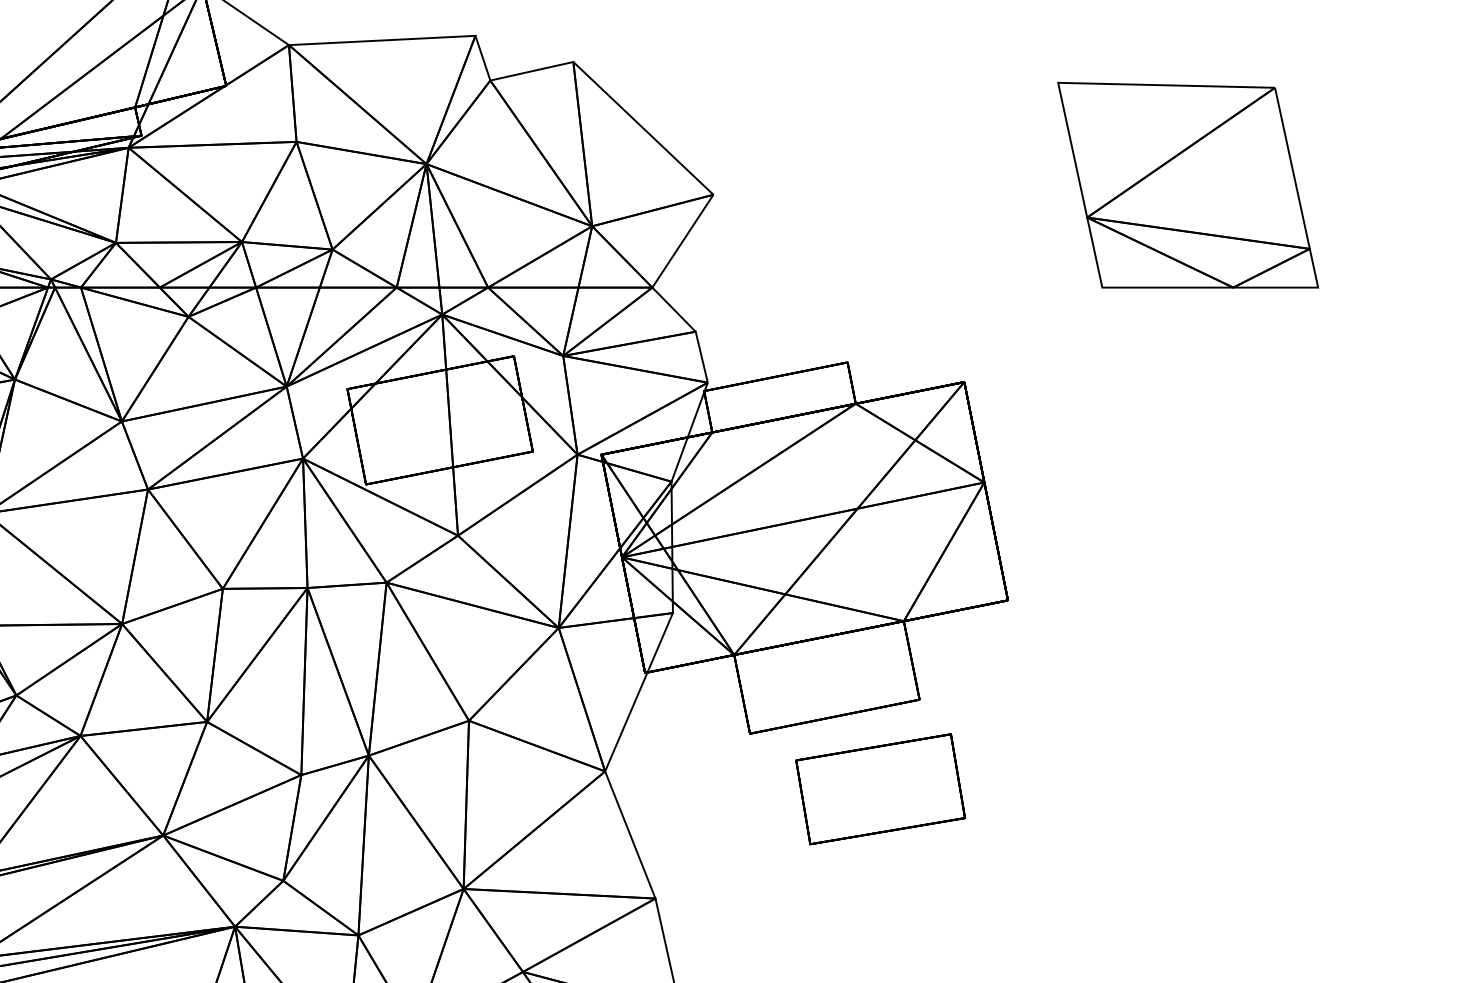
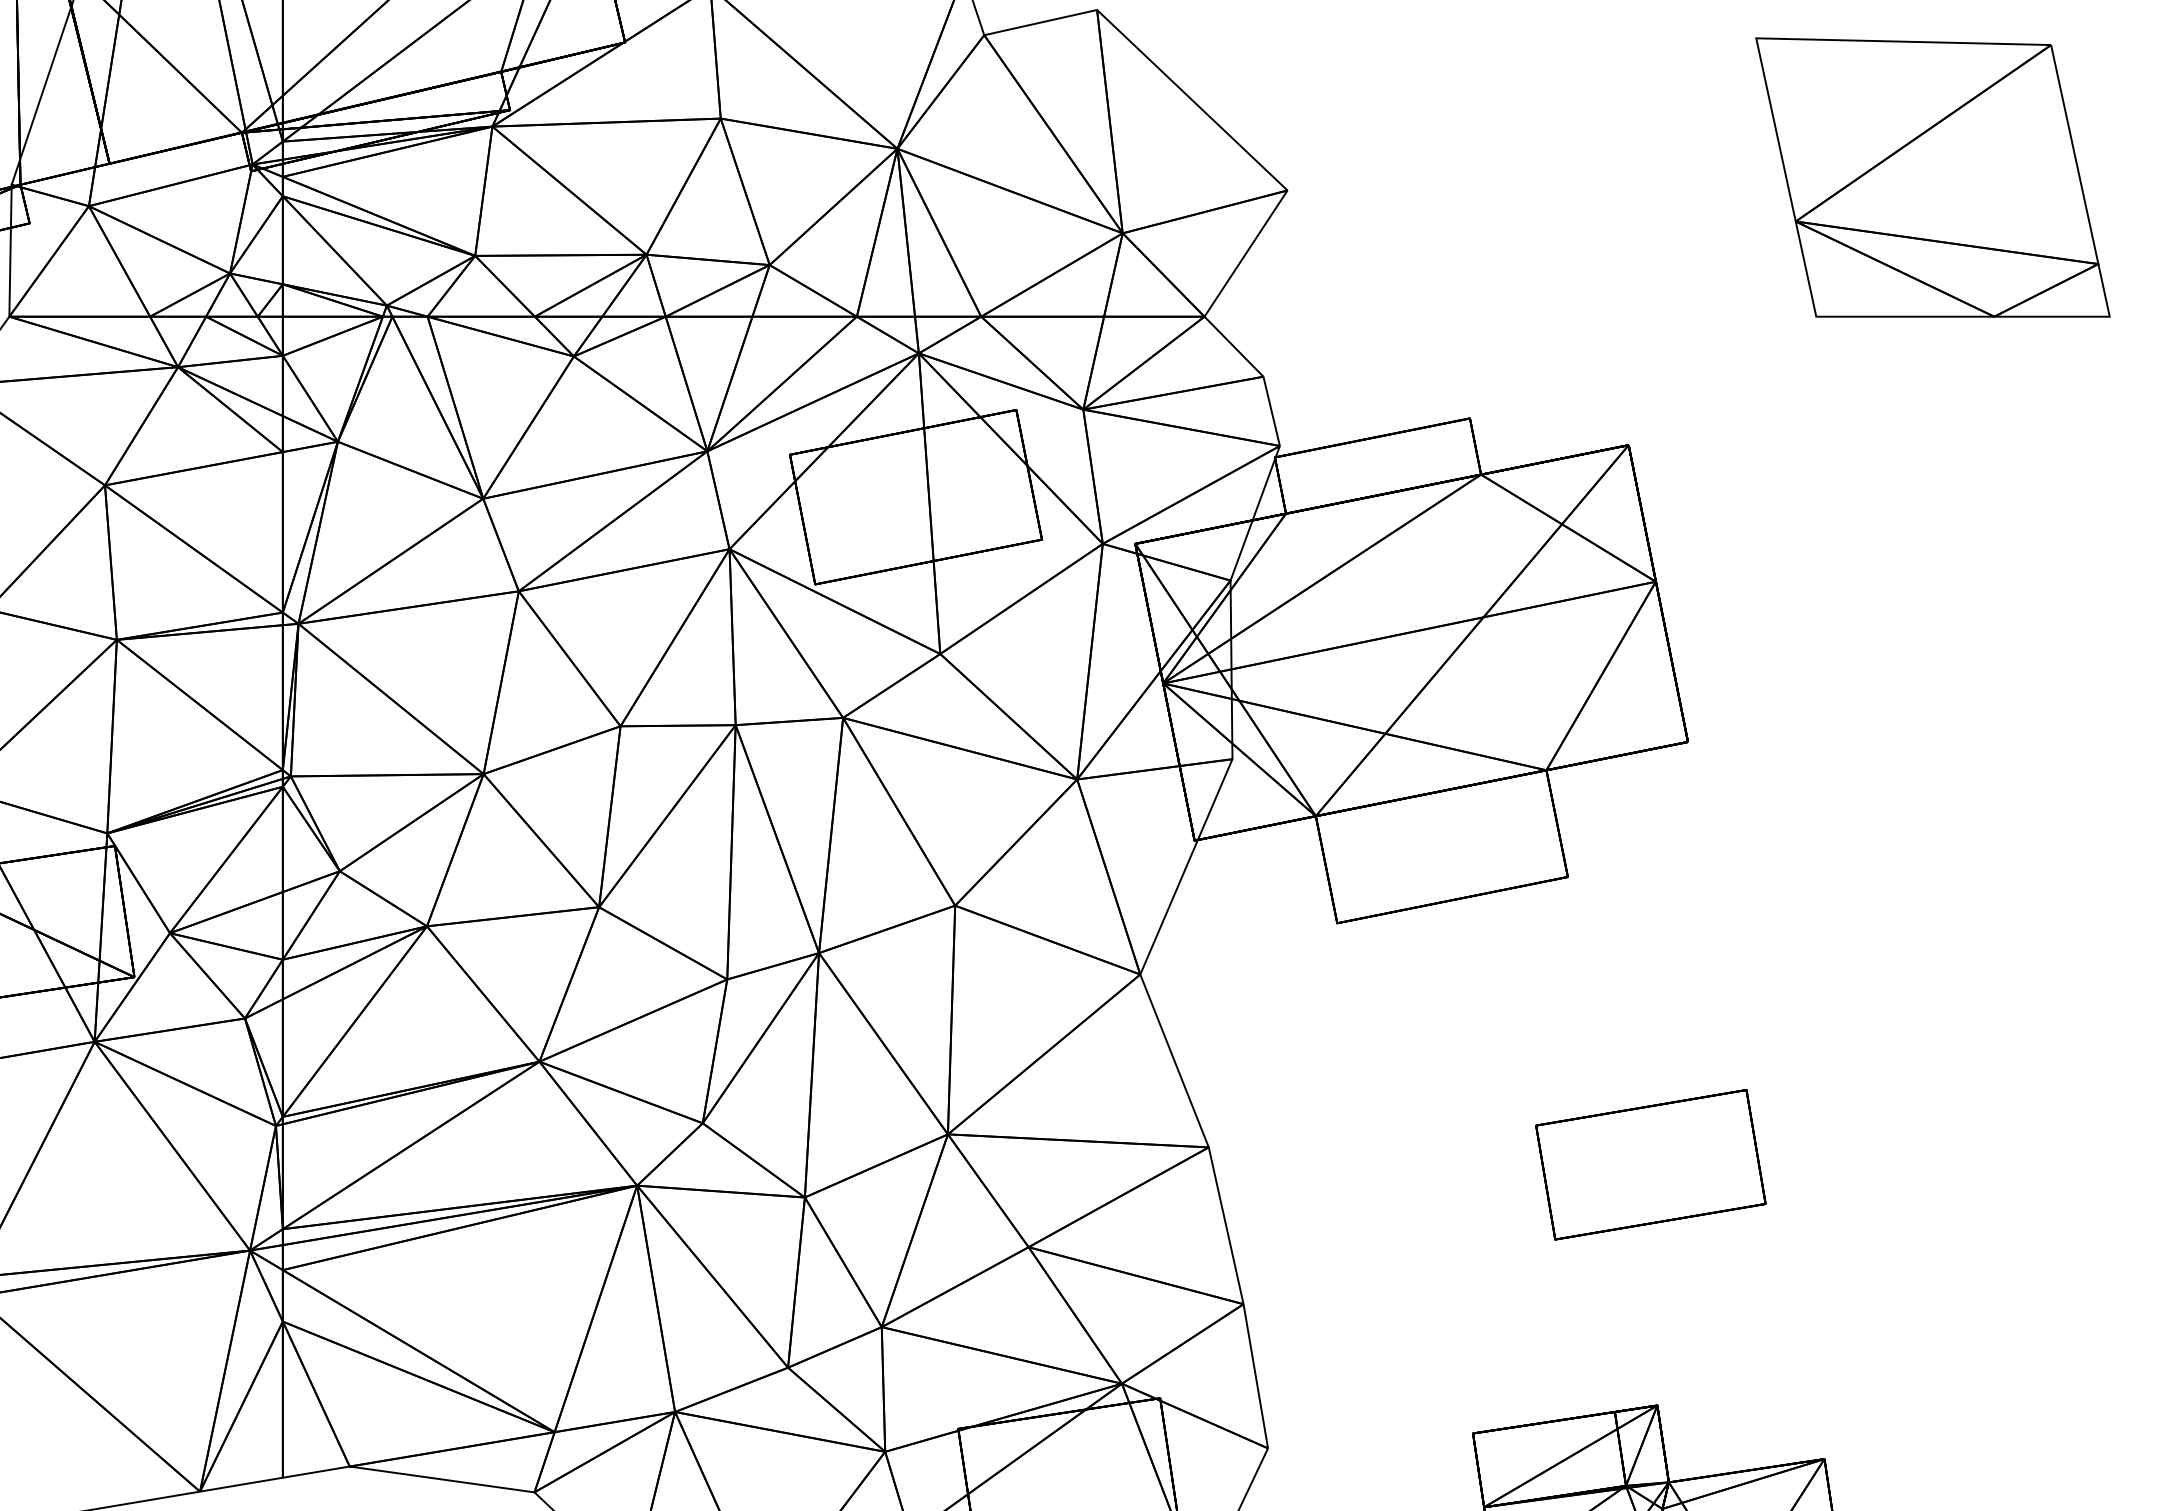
part: (880, 789) -> (1650, 1164), moved

